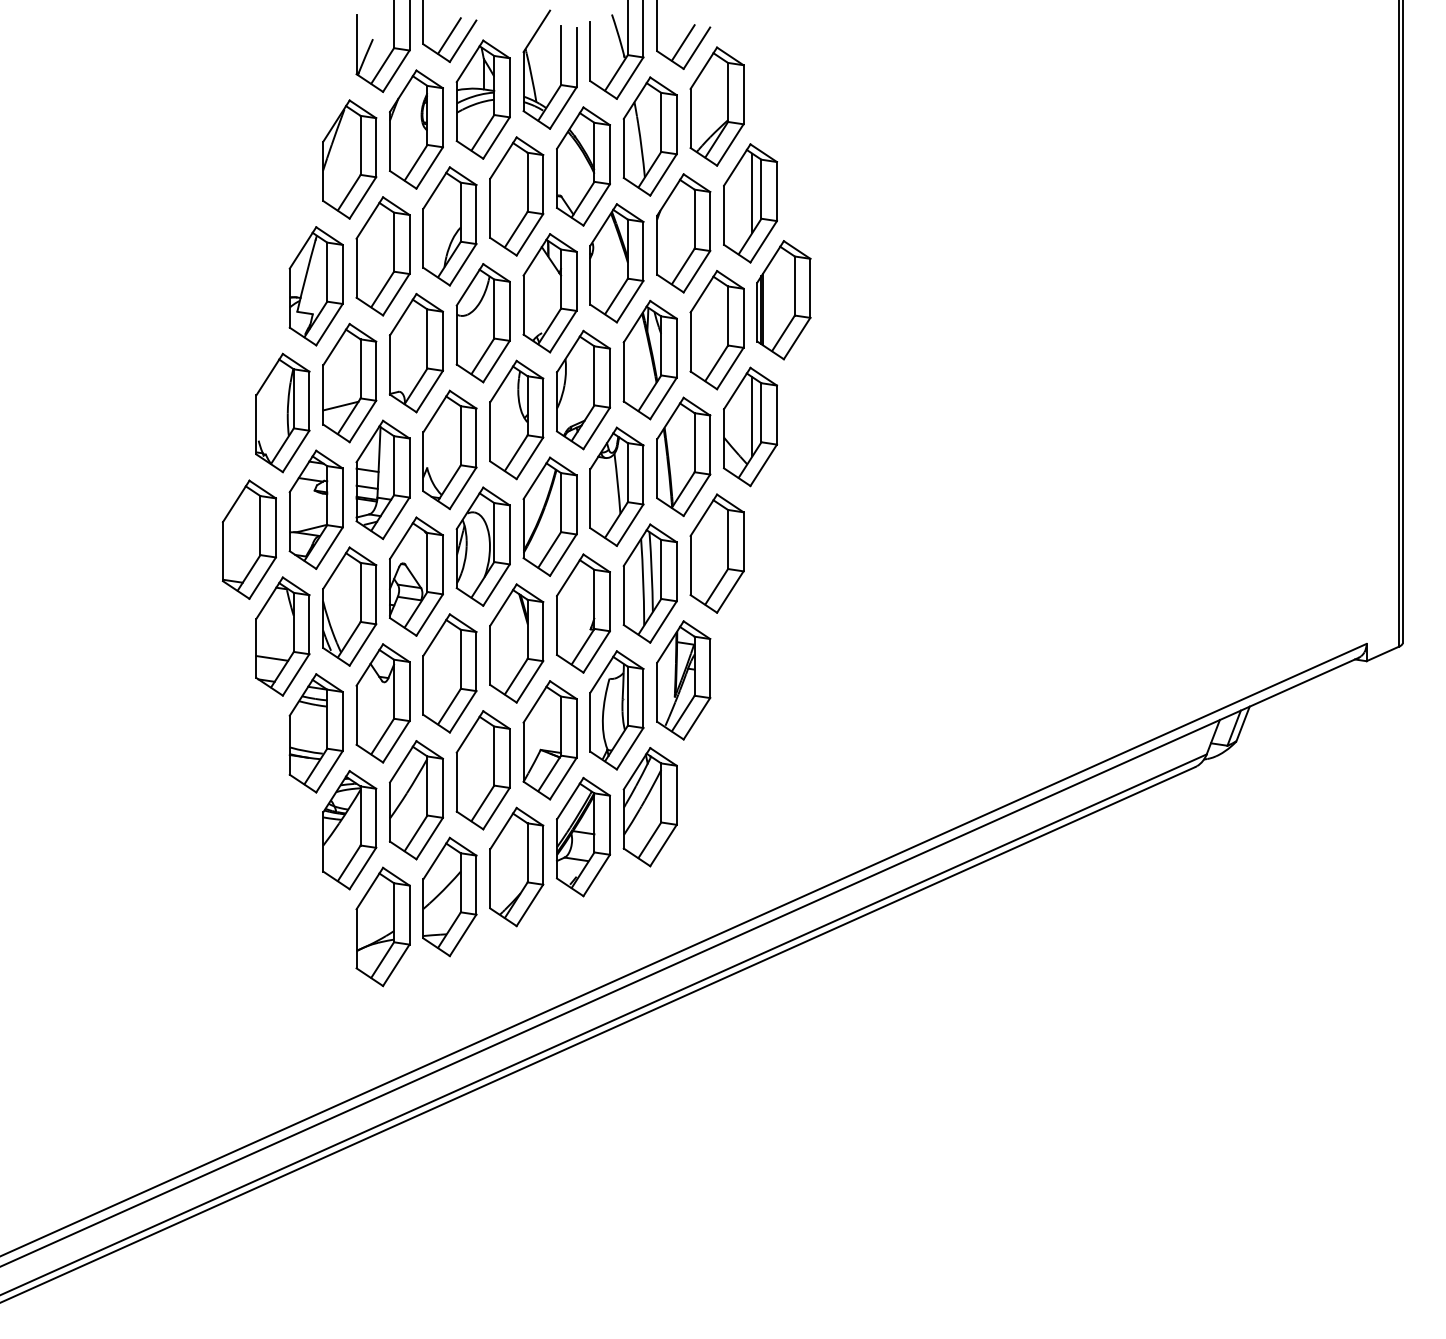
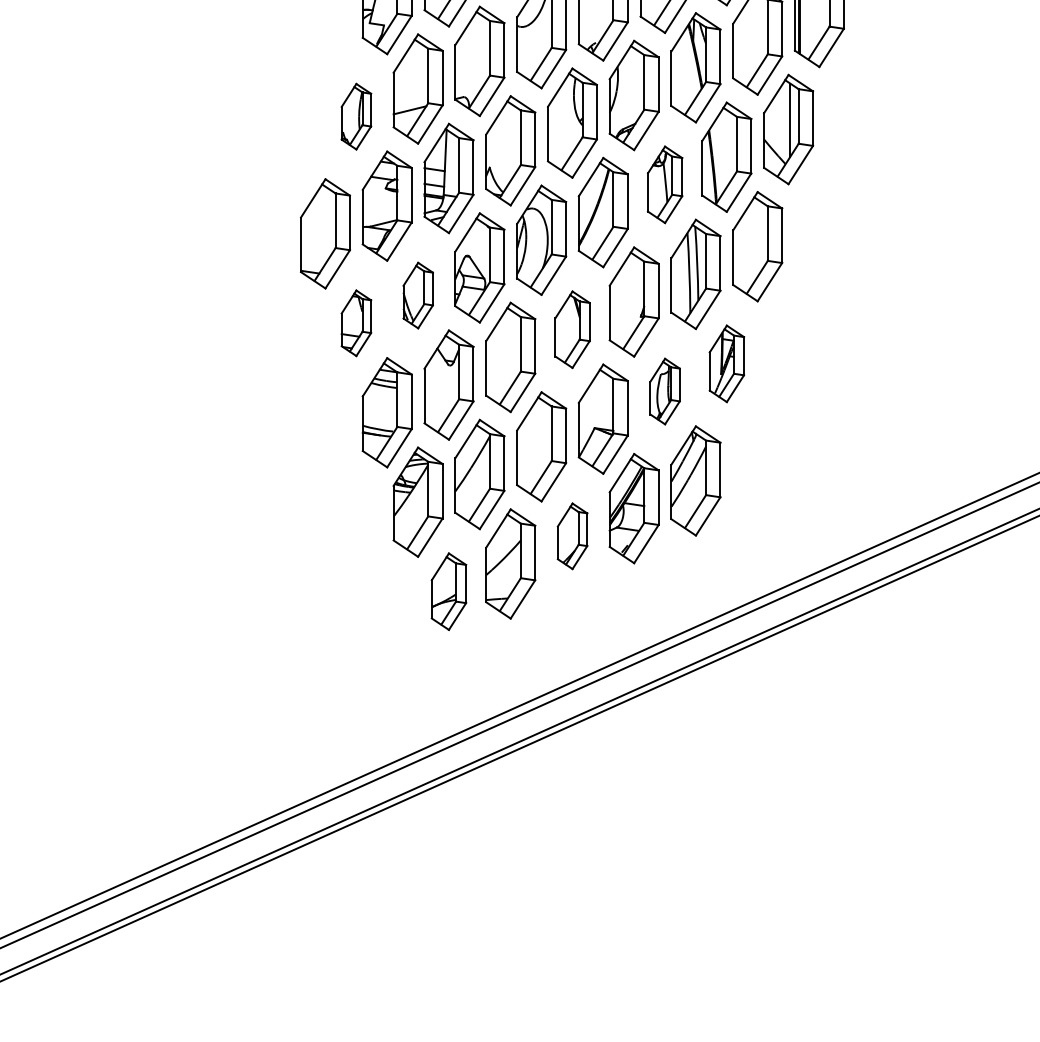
part: (282, 412) -> (356, 116), size x0.6
part: (616, 486) -> (664, 184), size x0.7
part: (349, 606) -> (417, 295), size x0.6
part: (282, 636) -> (356, 323), size x0.6
part: (516, 643) -> (572, 329), size x0.7
part: (683, 680) -> (726, 363), size x0.7
part: (616, 710) -> (664, 391), size x0.6
part: (516, 866) -> (572, 535), size x0.6
part: (382, 926) -> (448, 591), size x0.7

